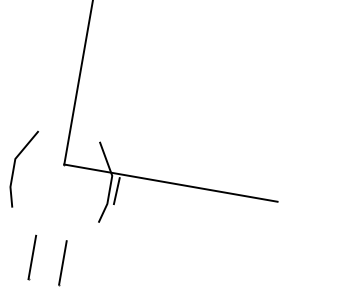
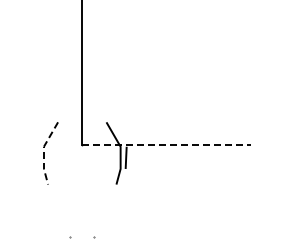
line: (13, 166) -> (43, 152), solid -> dashed
line: (172, 183) -> (167, 144), solid -> dashed
line: (32, 257) -> (70, 220), removed
line: (62, 263) -> (94, 220), removed

